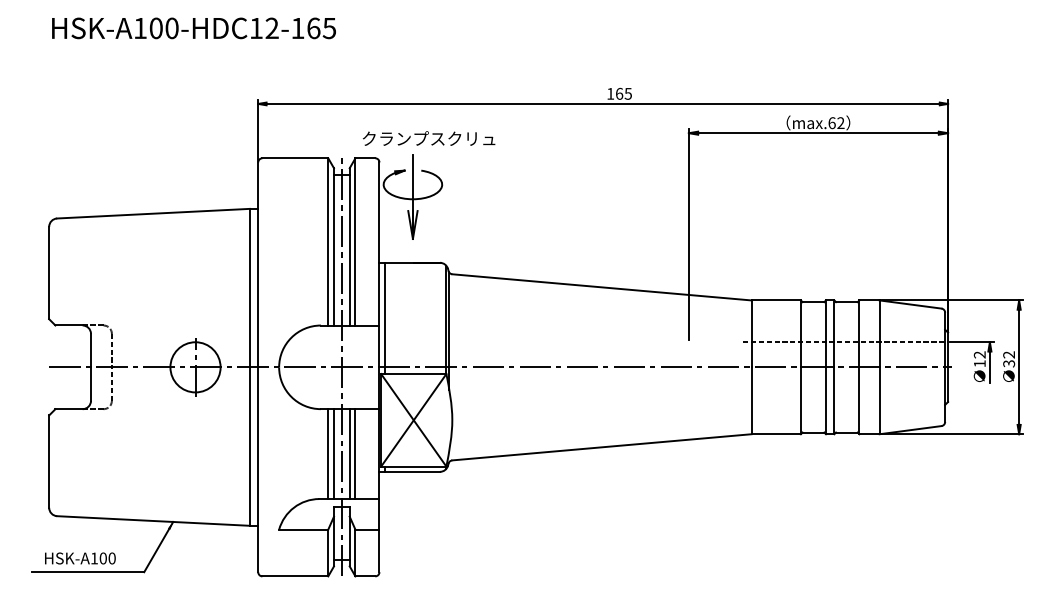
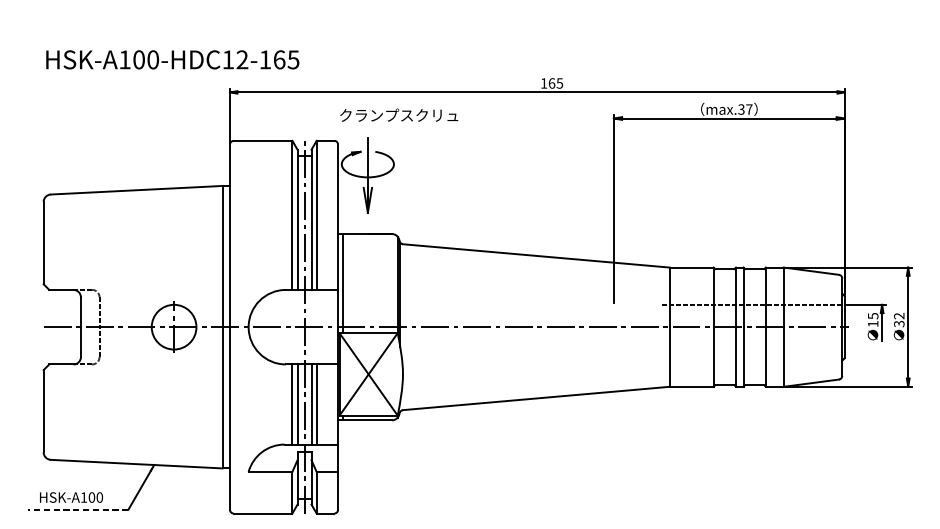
text: (193, 28) -> (172, 59), moved
text: (836, 123) -> (745, 109), max.62 -> max.37
text: (429, 138) -> (399, 115), moved
text: (979, 354) -> (872, 315), 12 -> 15
line: (87, 572) -> (77, 510), solid -> dashed

